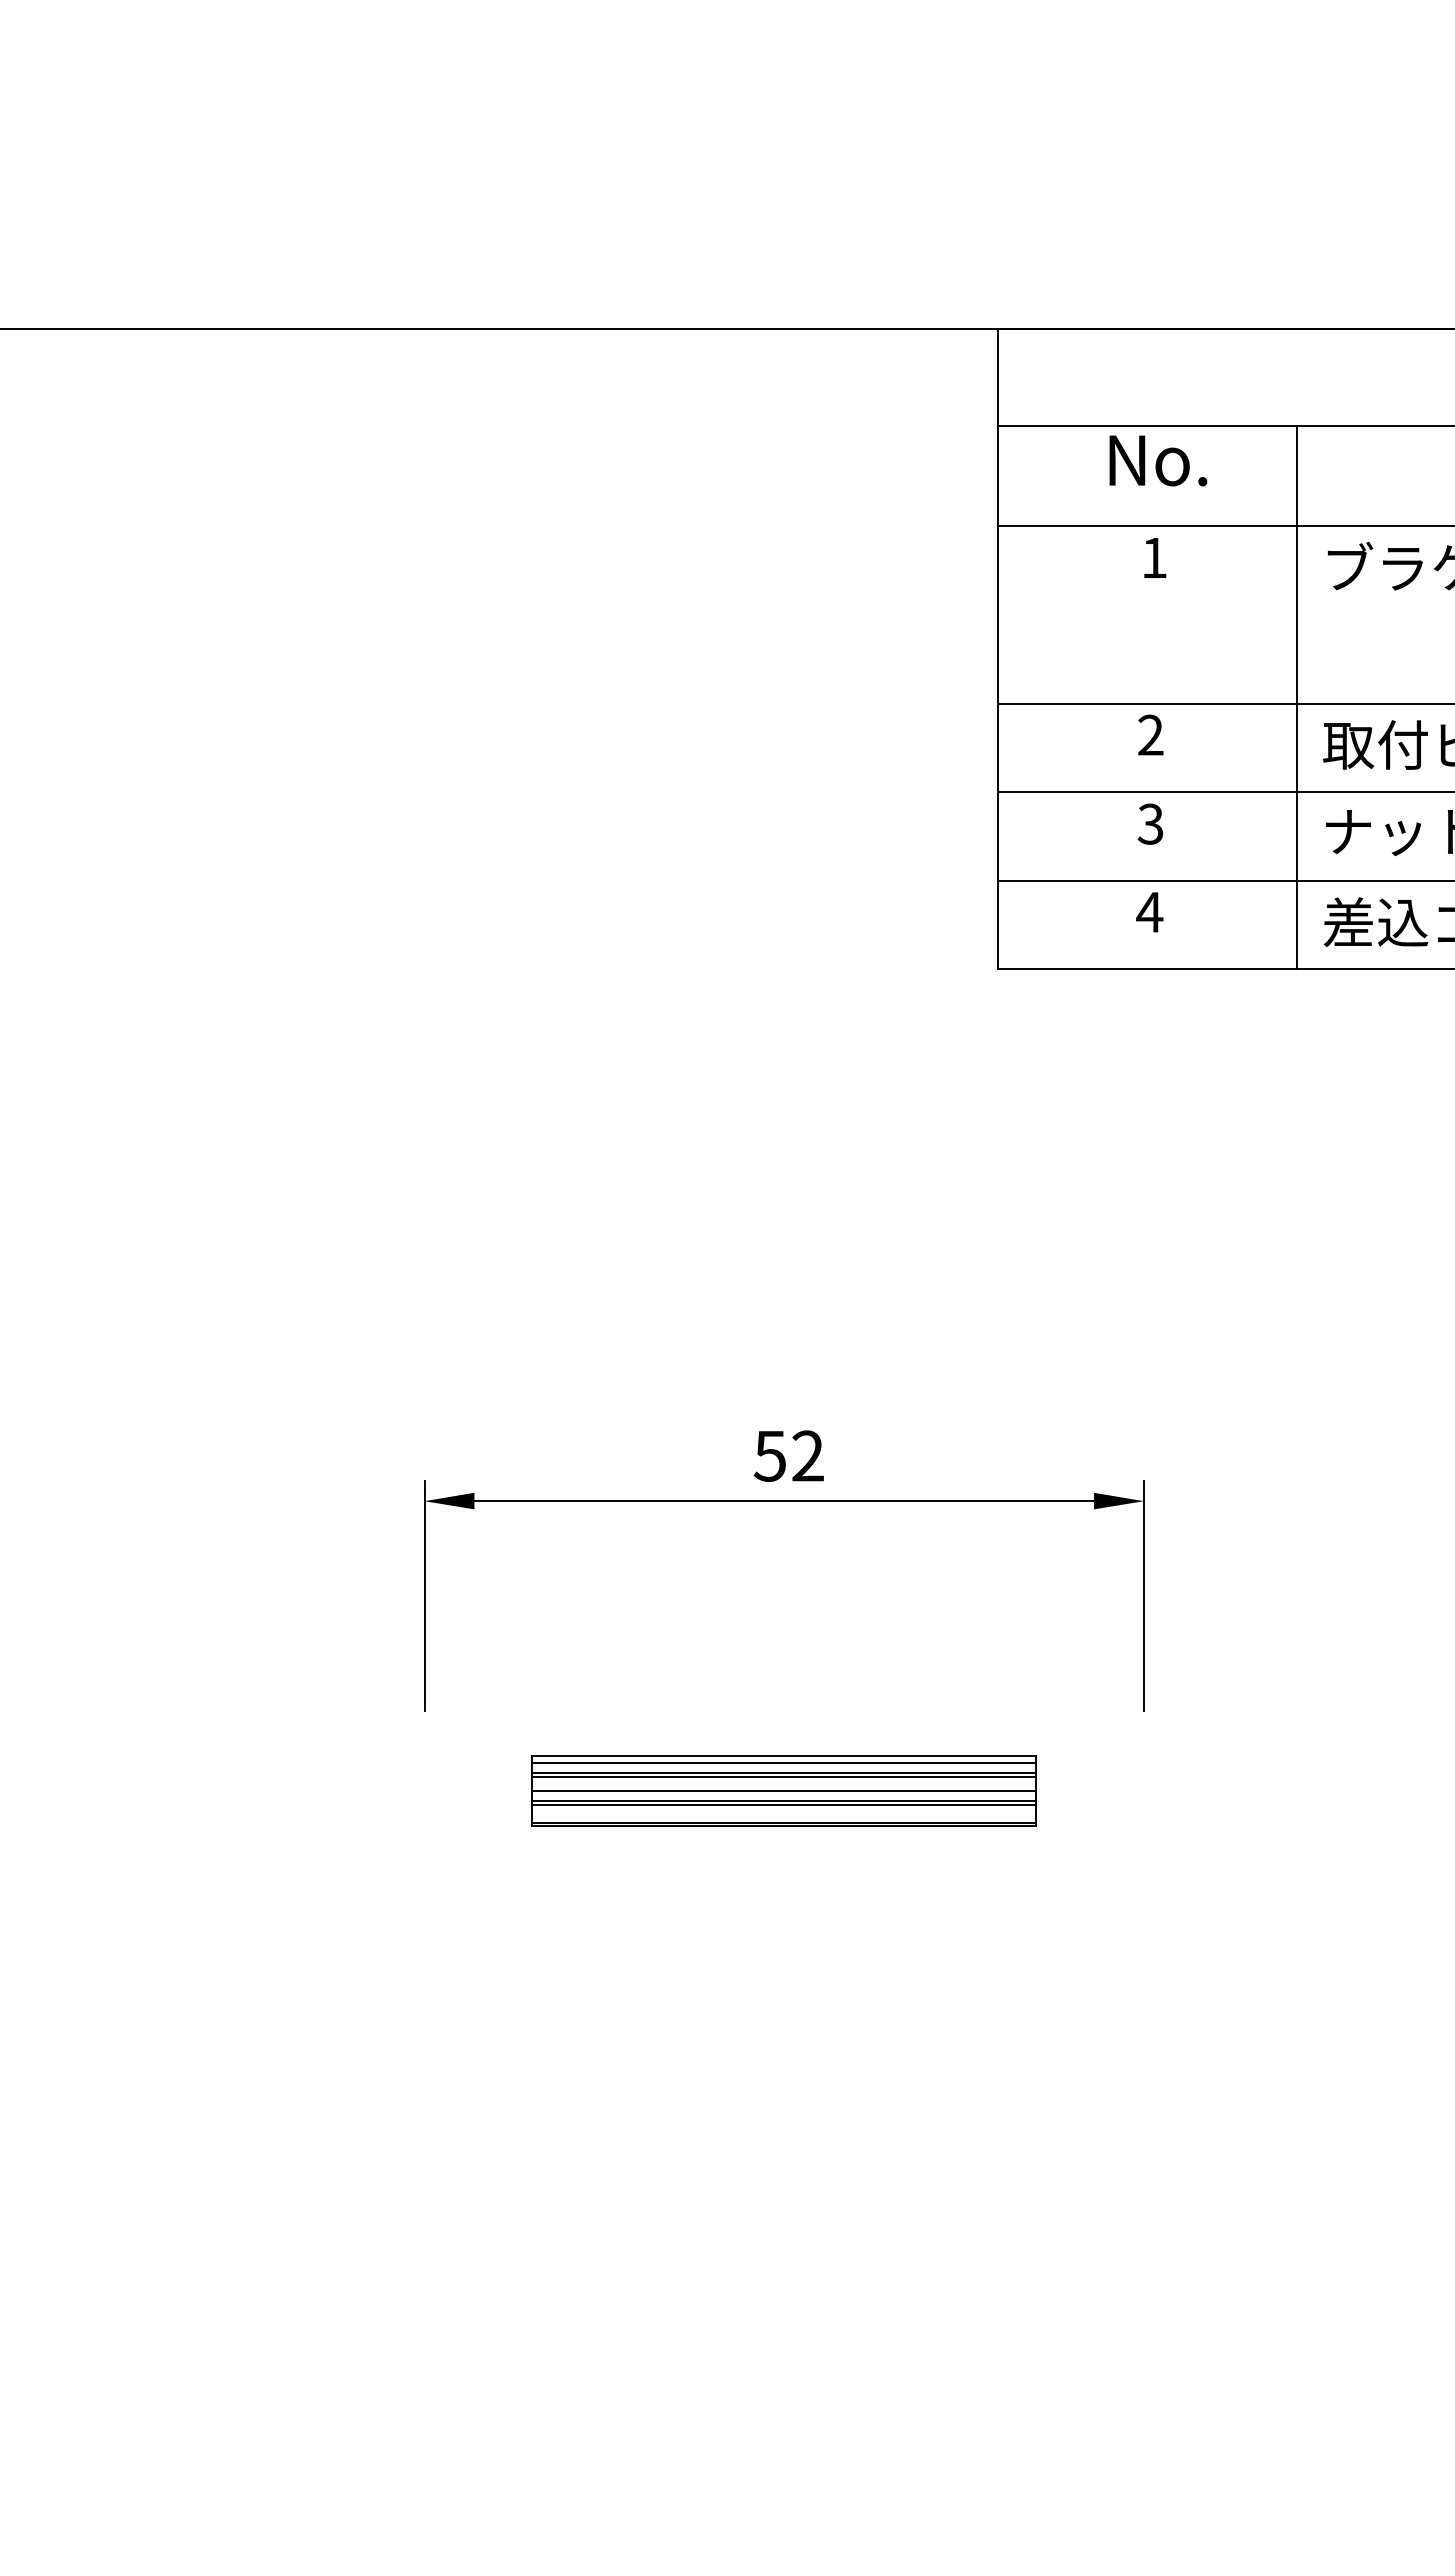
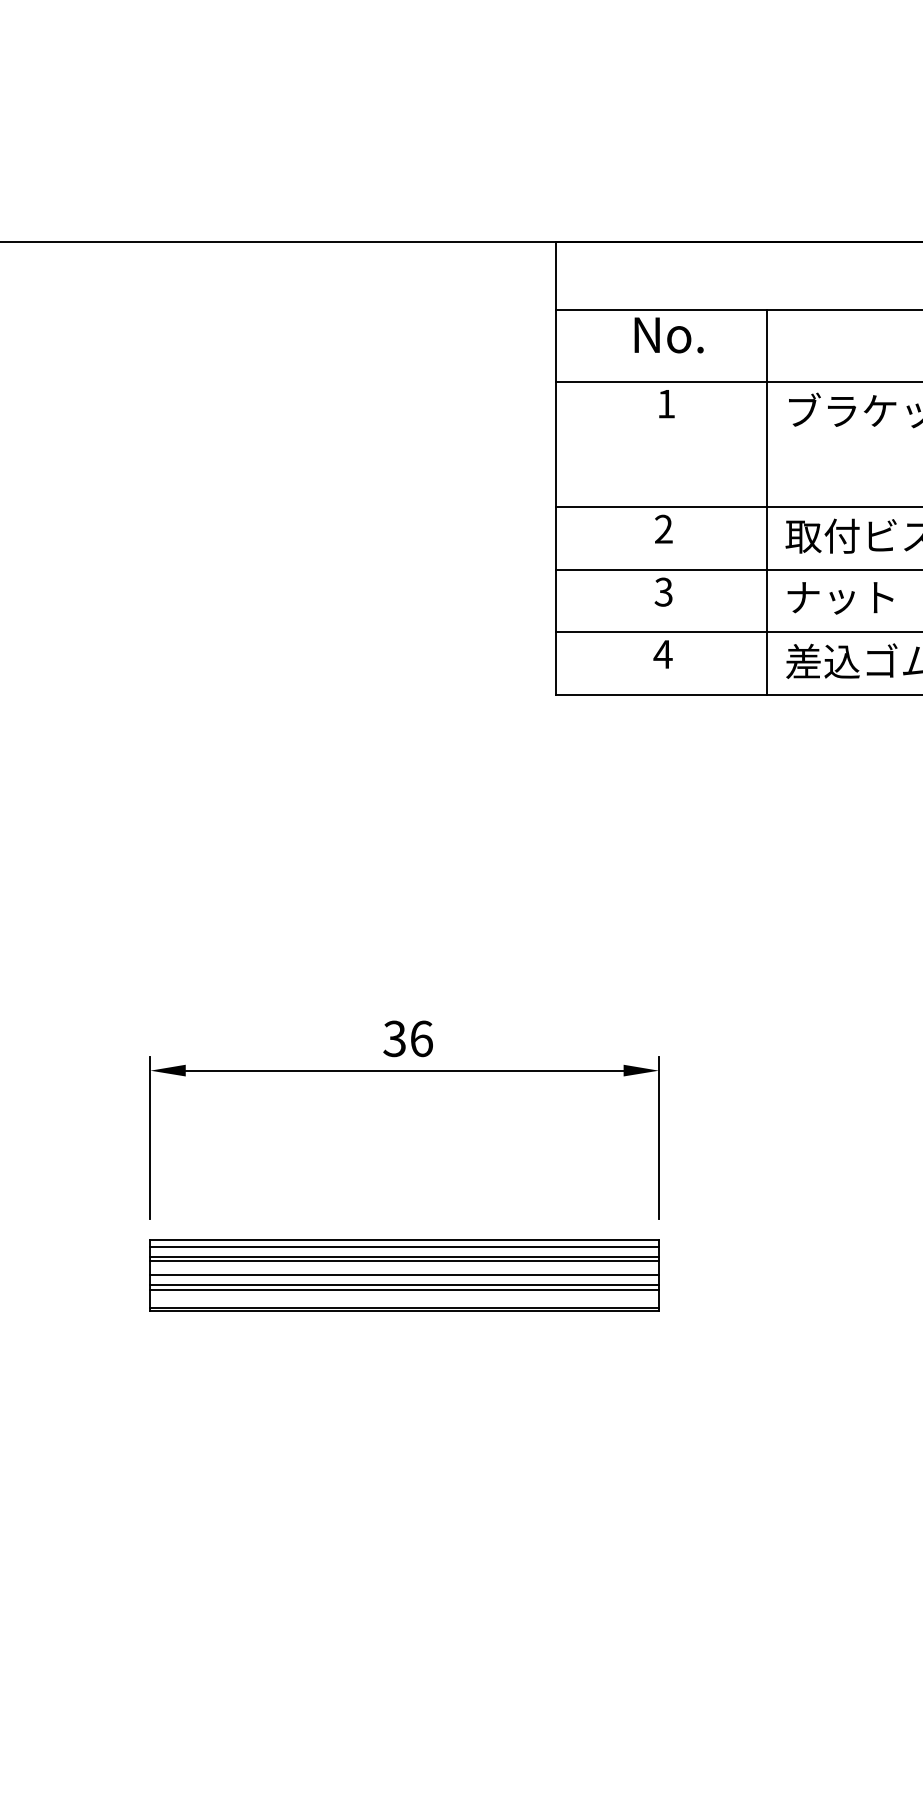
text: (788, 1455) -> (407, 1038), 52 -> 36
part: (783, 1790) -> (404, 1275), size x1.43

